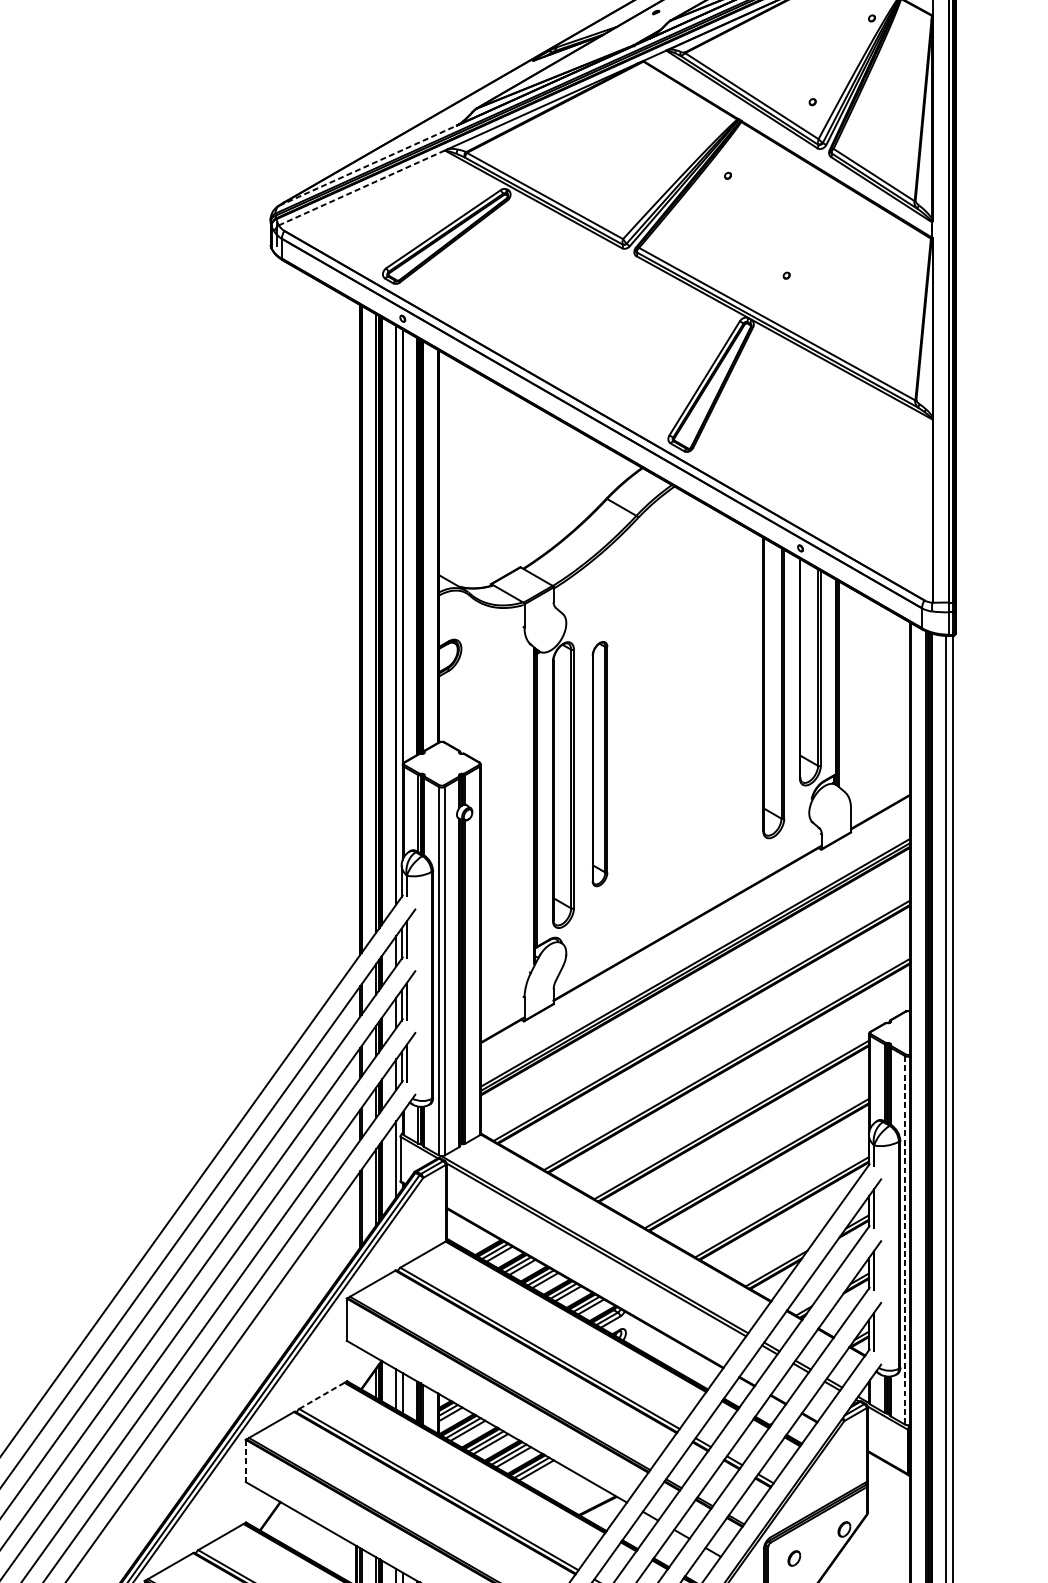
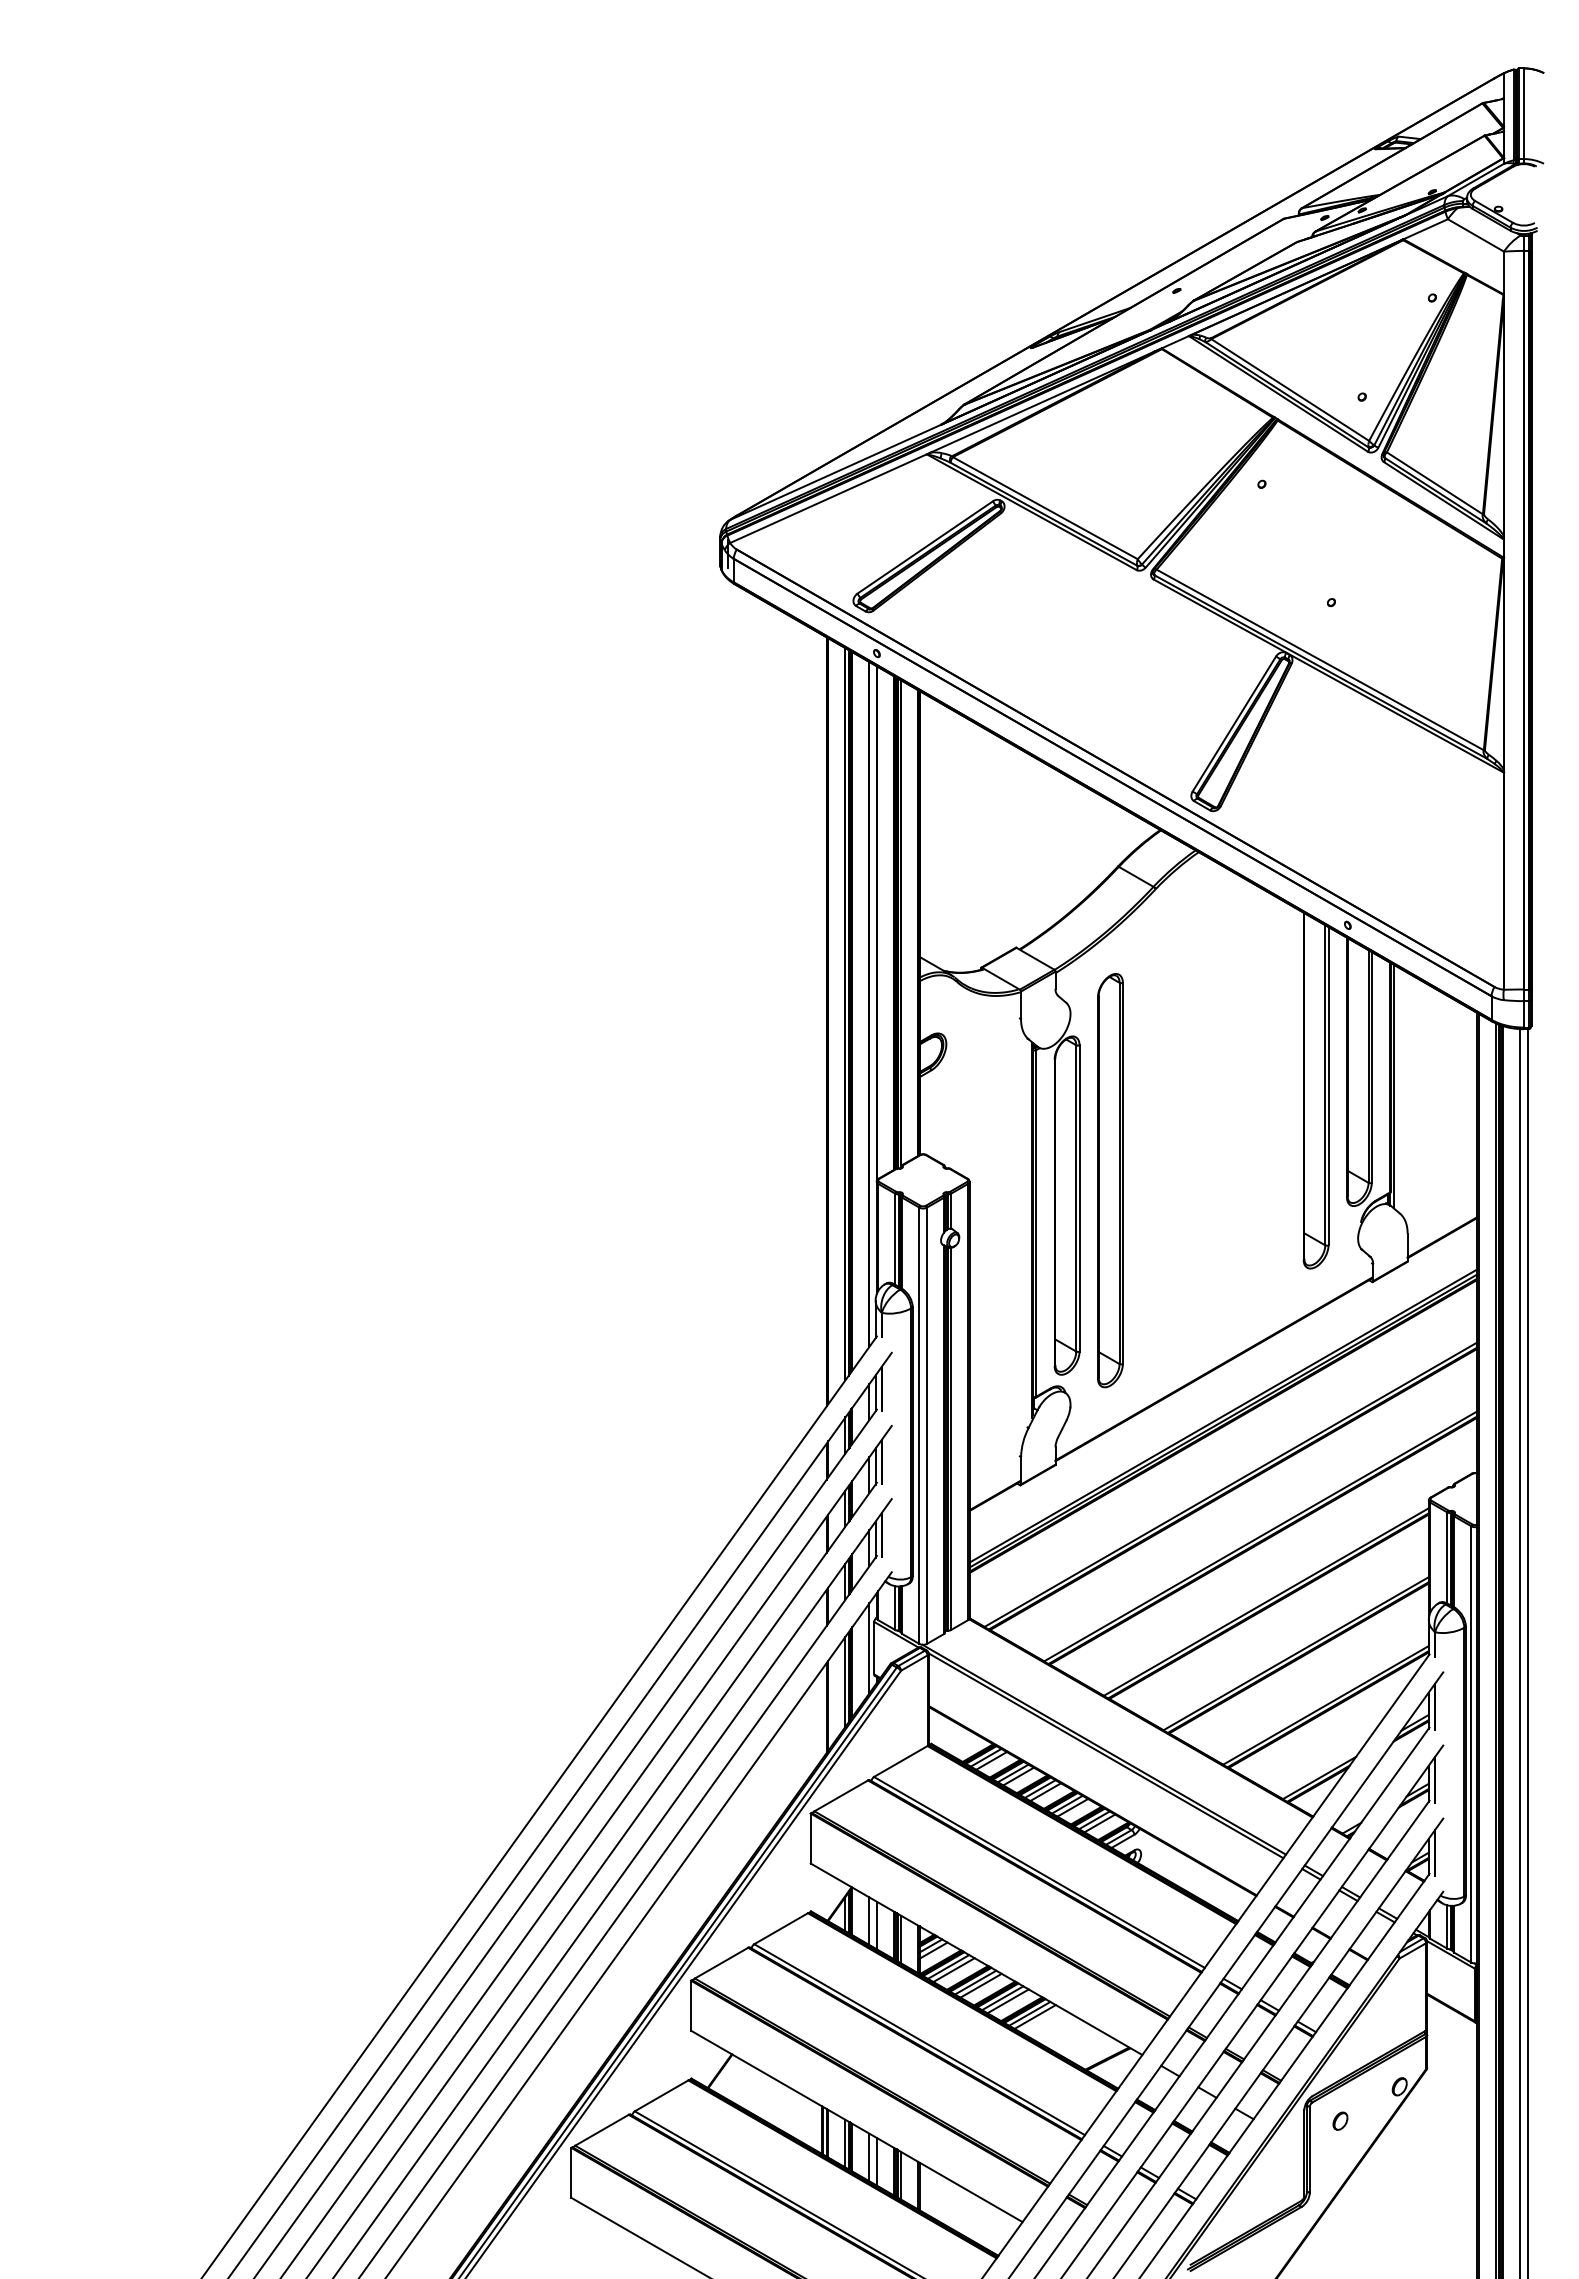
line: (367, 165) -> (835, 472), dashed -> solid
line: (361, 187) -> (828, 498), dashed -> solid
part: (600, 763) -> (1110, 1180), size x1.43
line: (905, 1241) -> (1471, 1745), dashed -> solid
line: (322, 1395) -> (781, 1928), dashed -> solid
line: (246, 1460) -> (691, 2005), dashed -> solid

